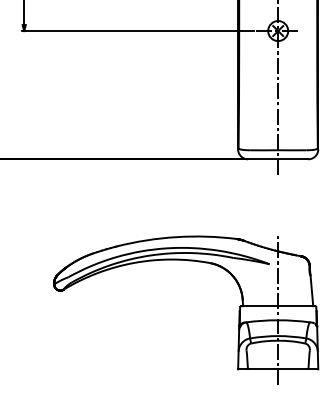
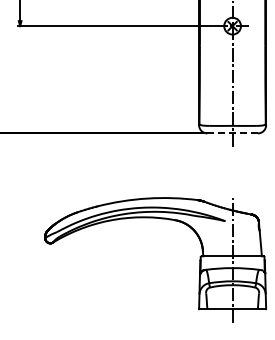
line: (279, 159) -> (233, 133), solid -> dashed

